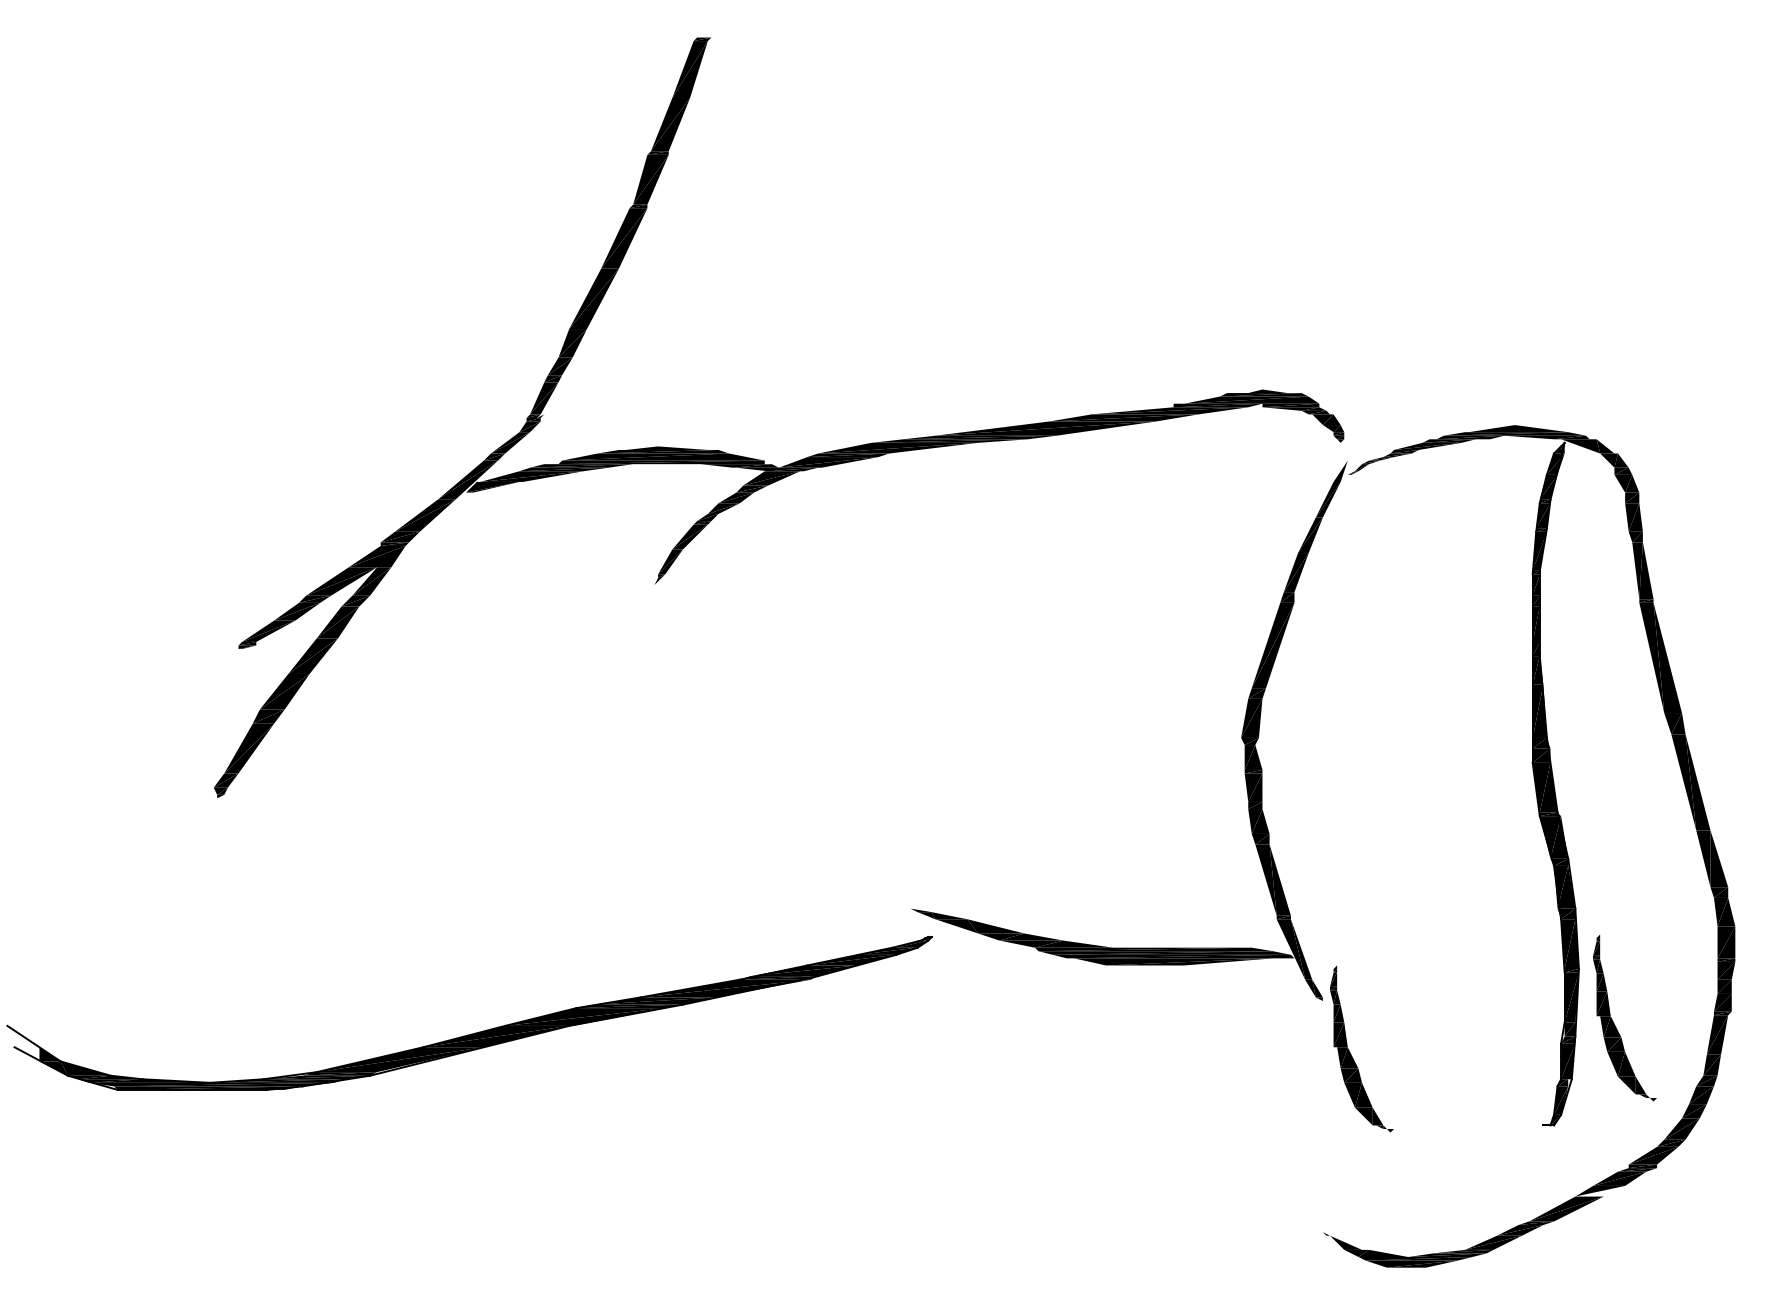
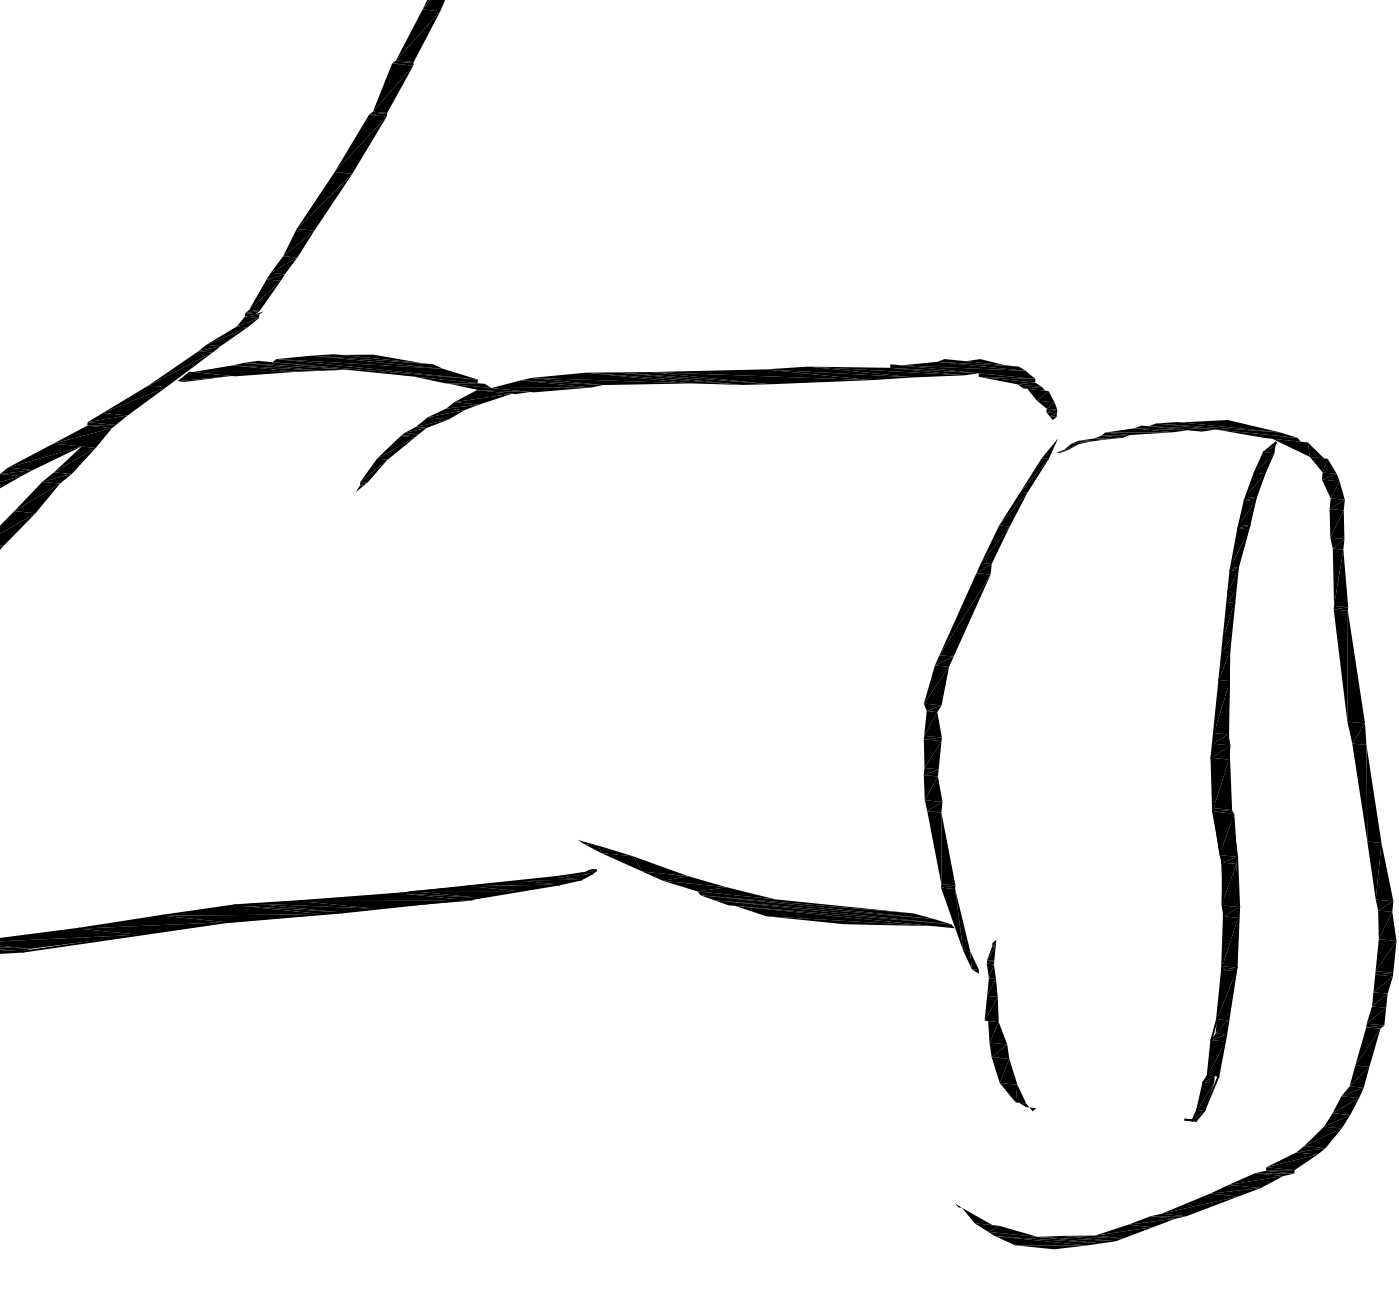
part: (1614, 1023) -> (1266, 1025), removed
fill: (1600, 1190) -> (1235, 1190), added

